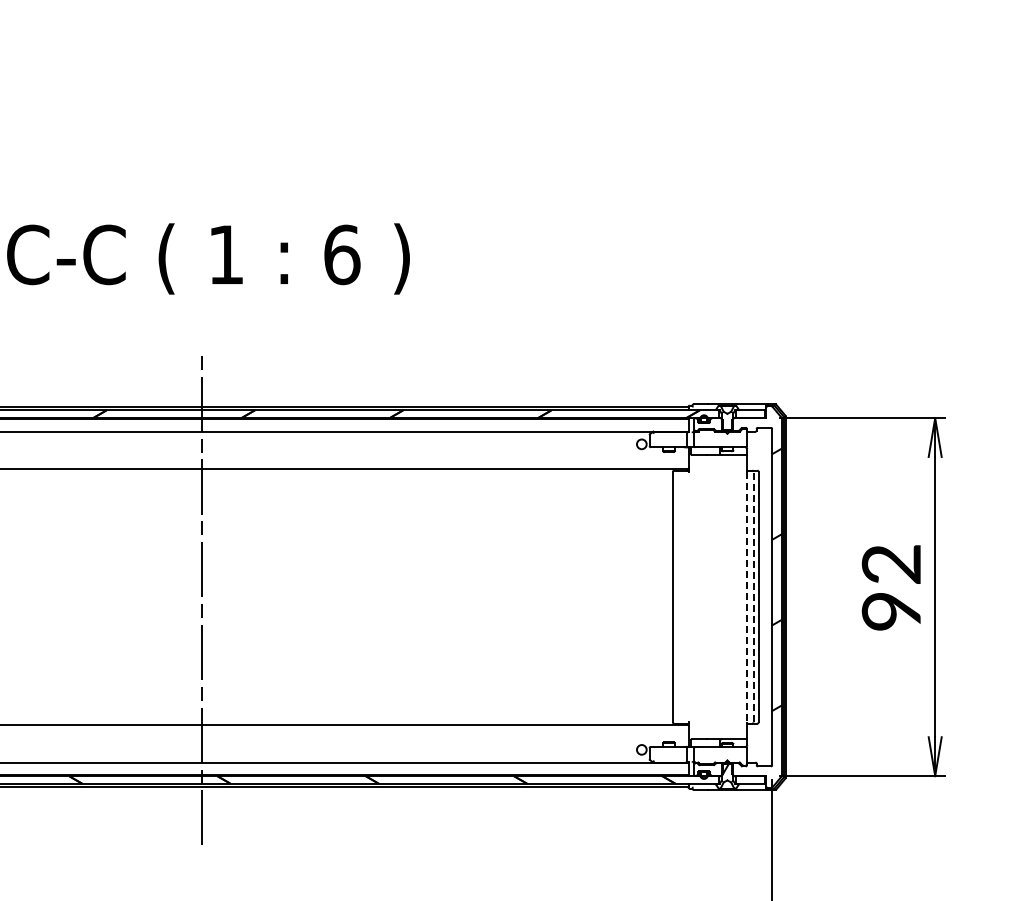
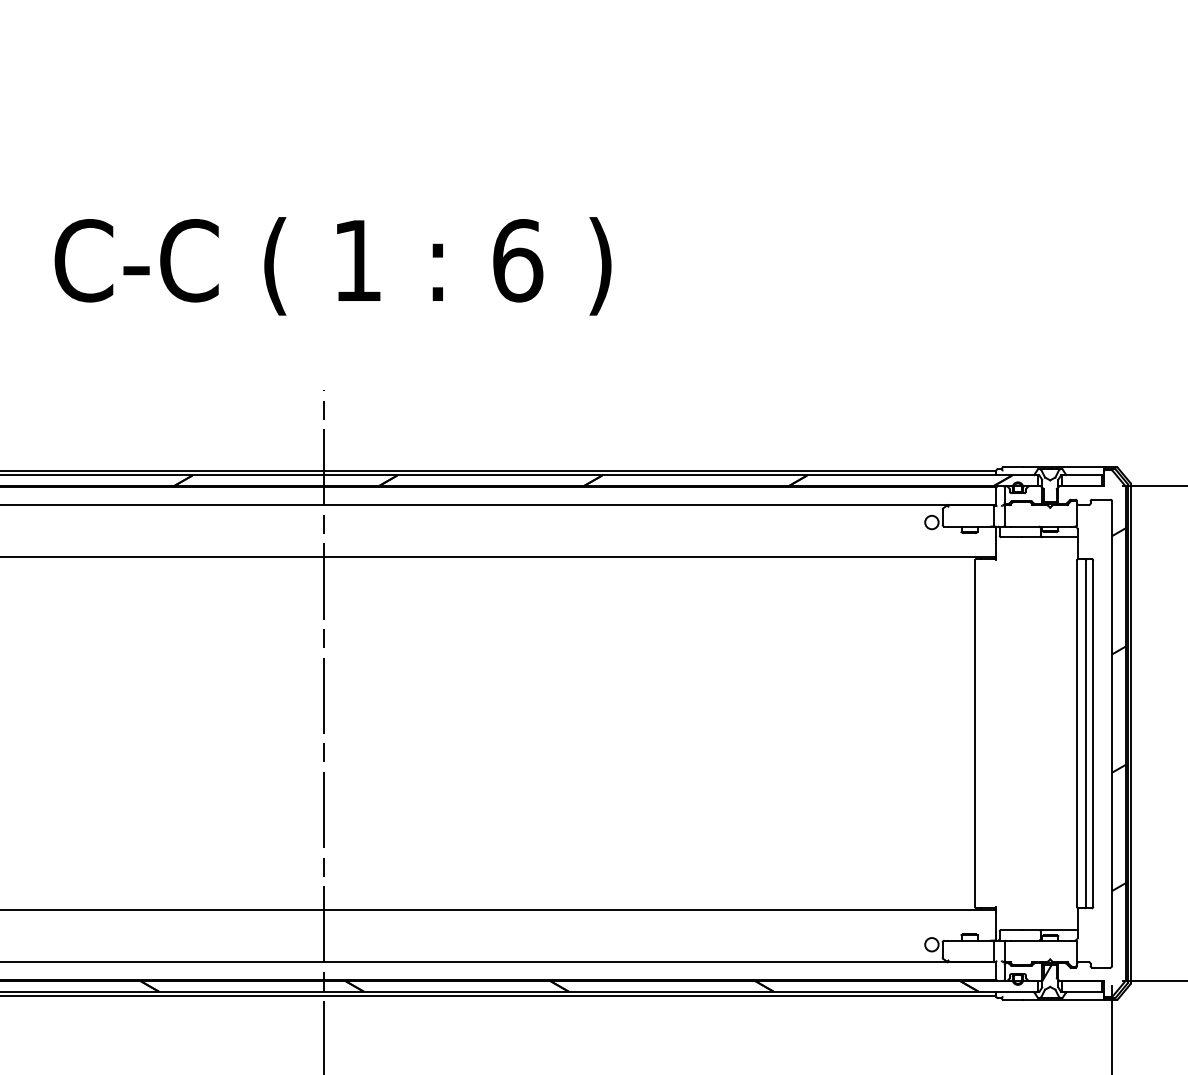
line: (753, 596) -> (1086, 732), dashed -> solid
line: (746, 597) -> (1076, 734), dashed -> solid

